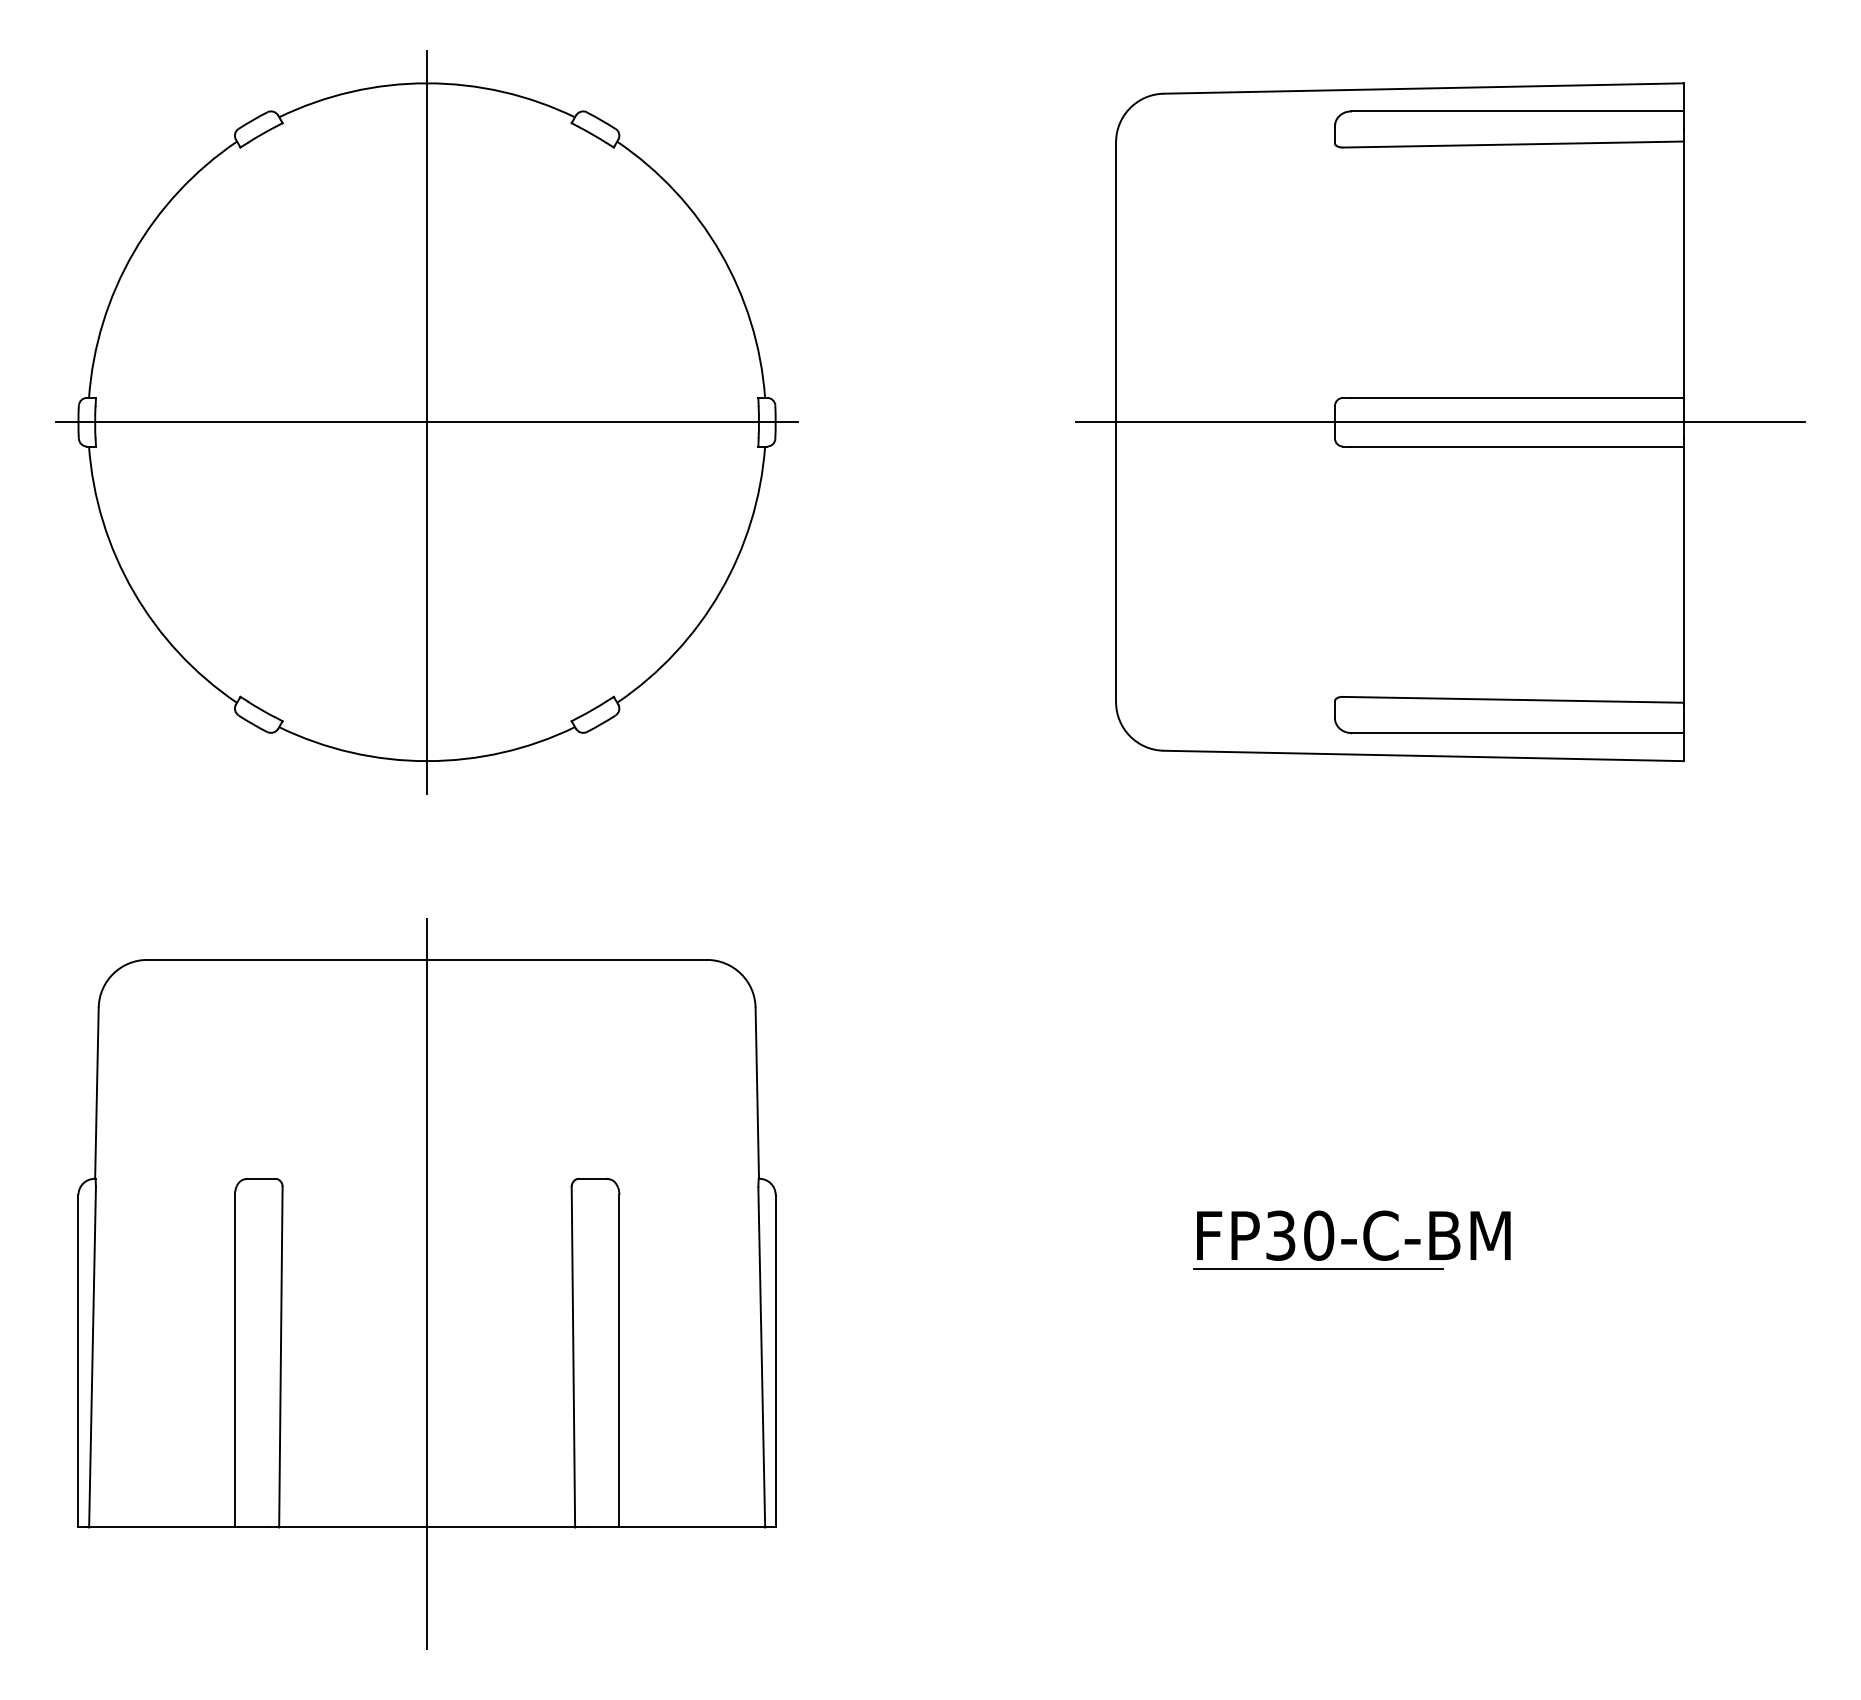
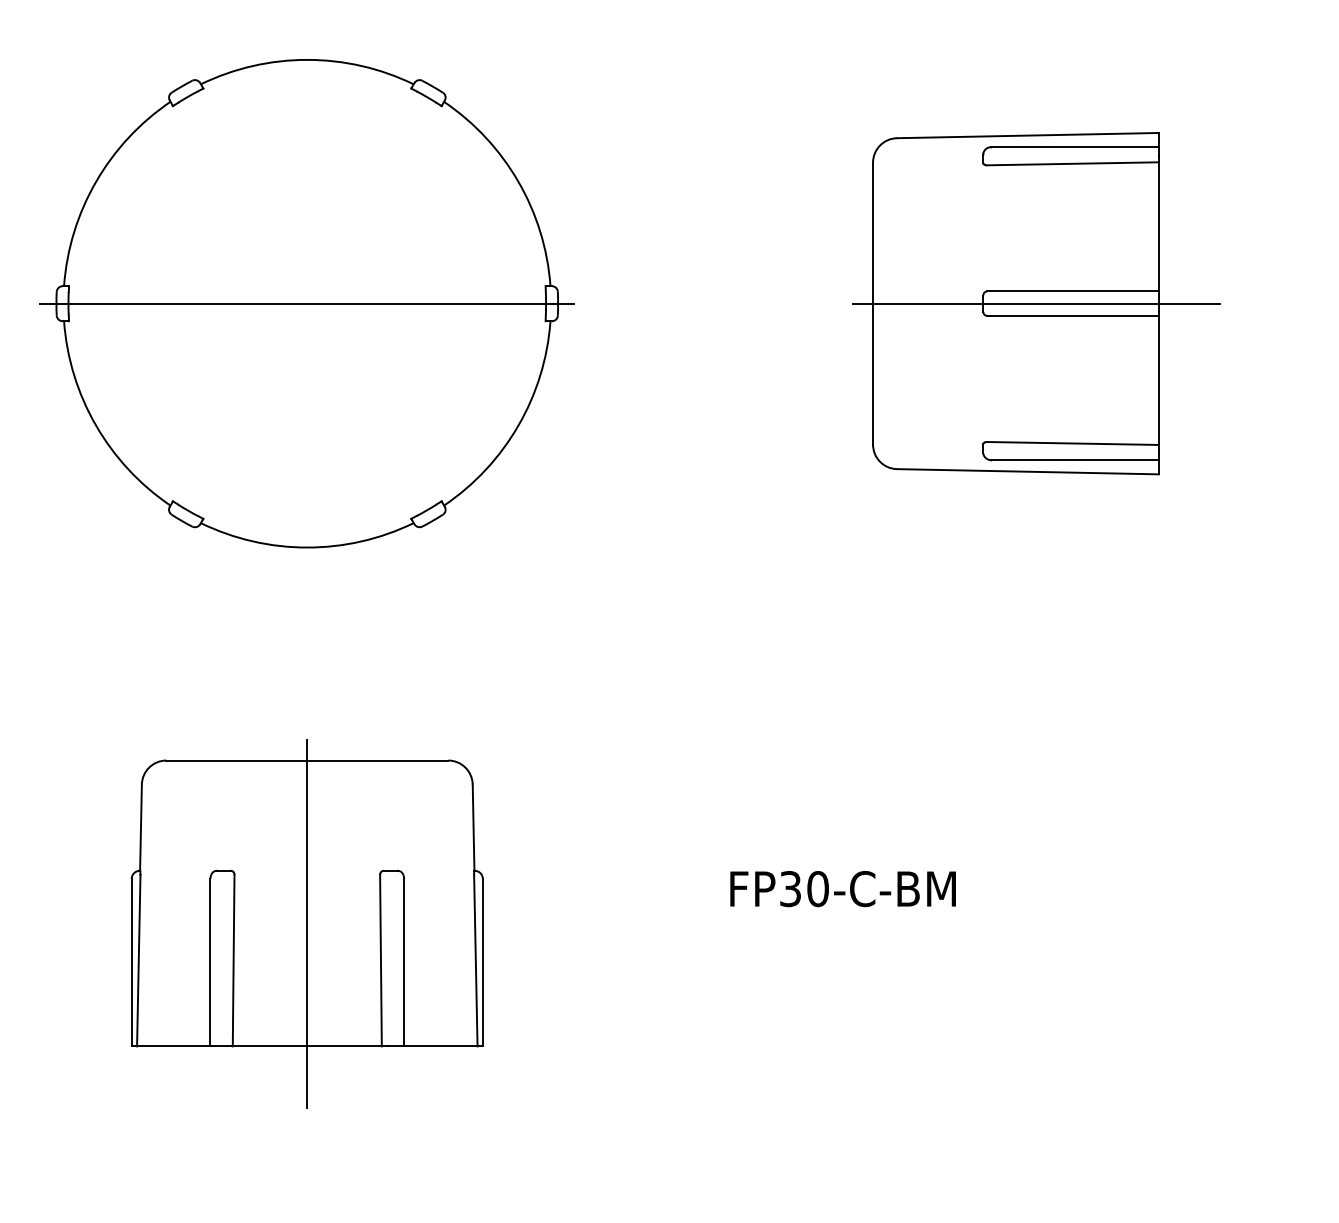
line: (427, 421) -> (307, 303), removed
part: (1440, 421) -> (1036, 303), size x0.7
text: (1353, 1235) -> (842, 888), moved
line: (1318, 1269) -> (948, 913), removed
part: (426, 1283) -> (306, 923), size x0.7

